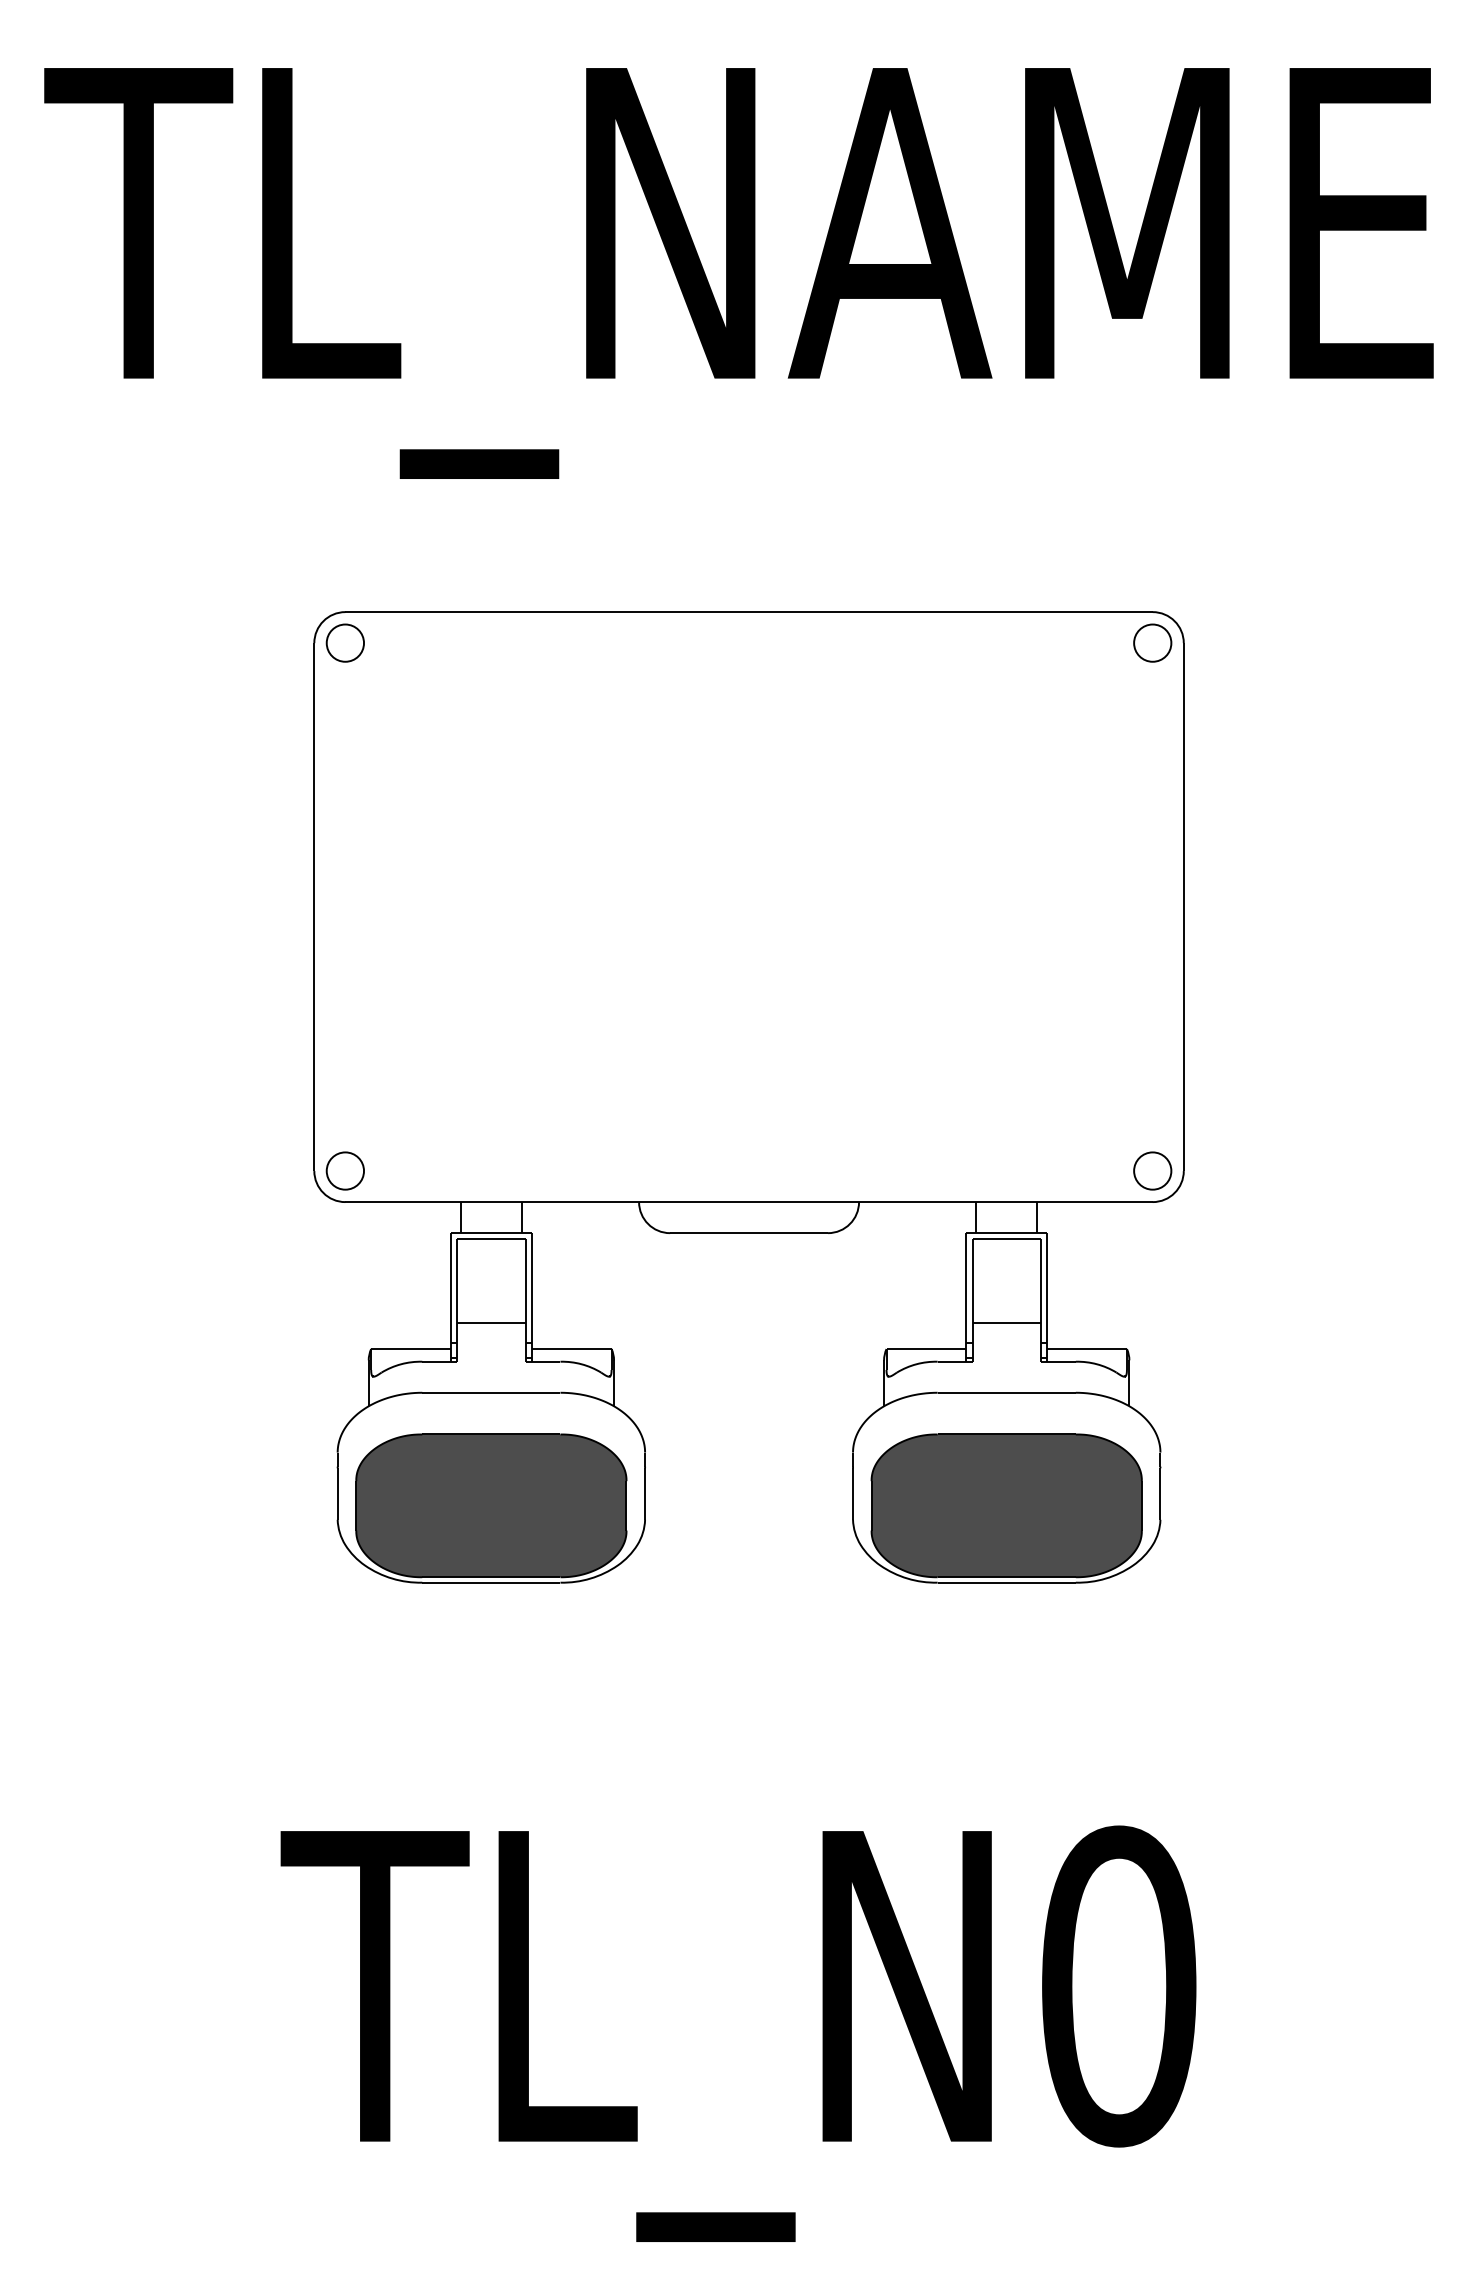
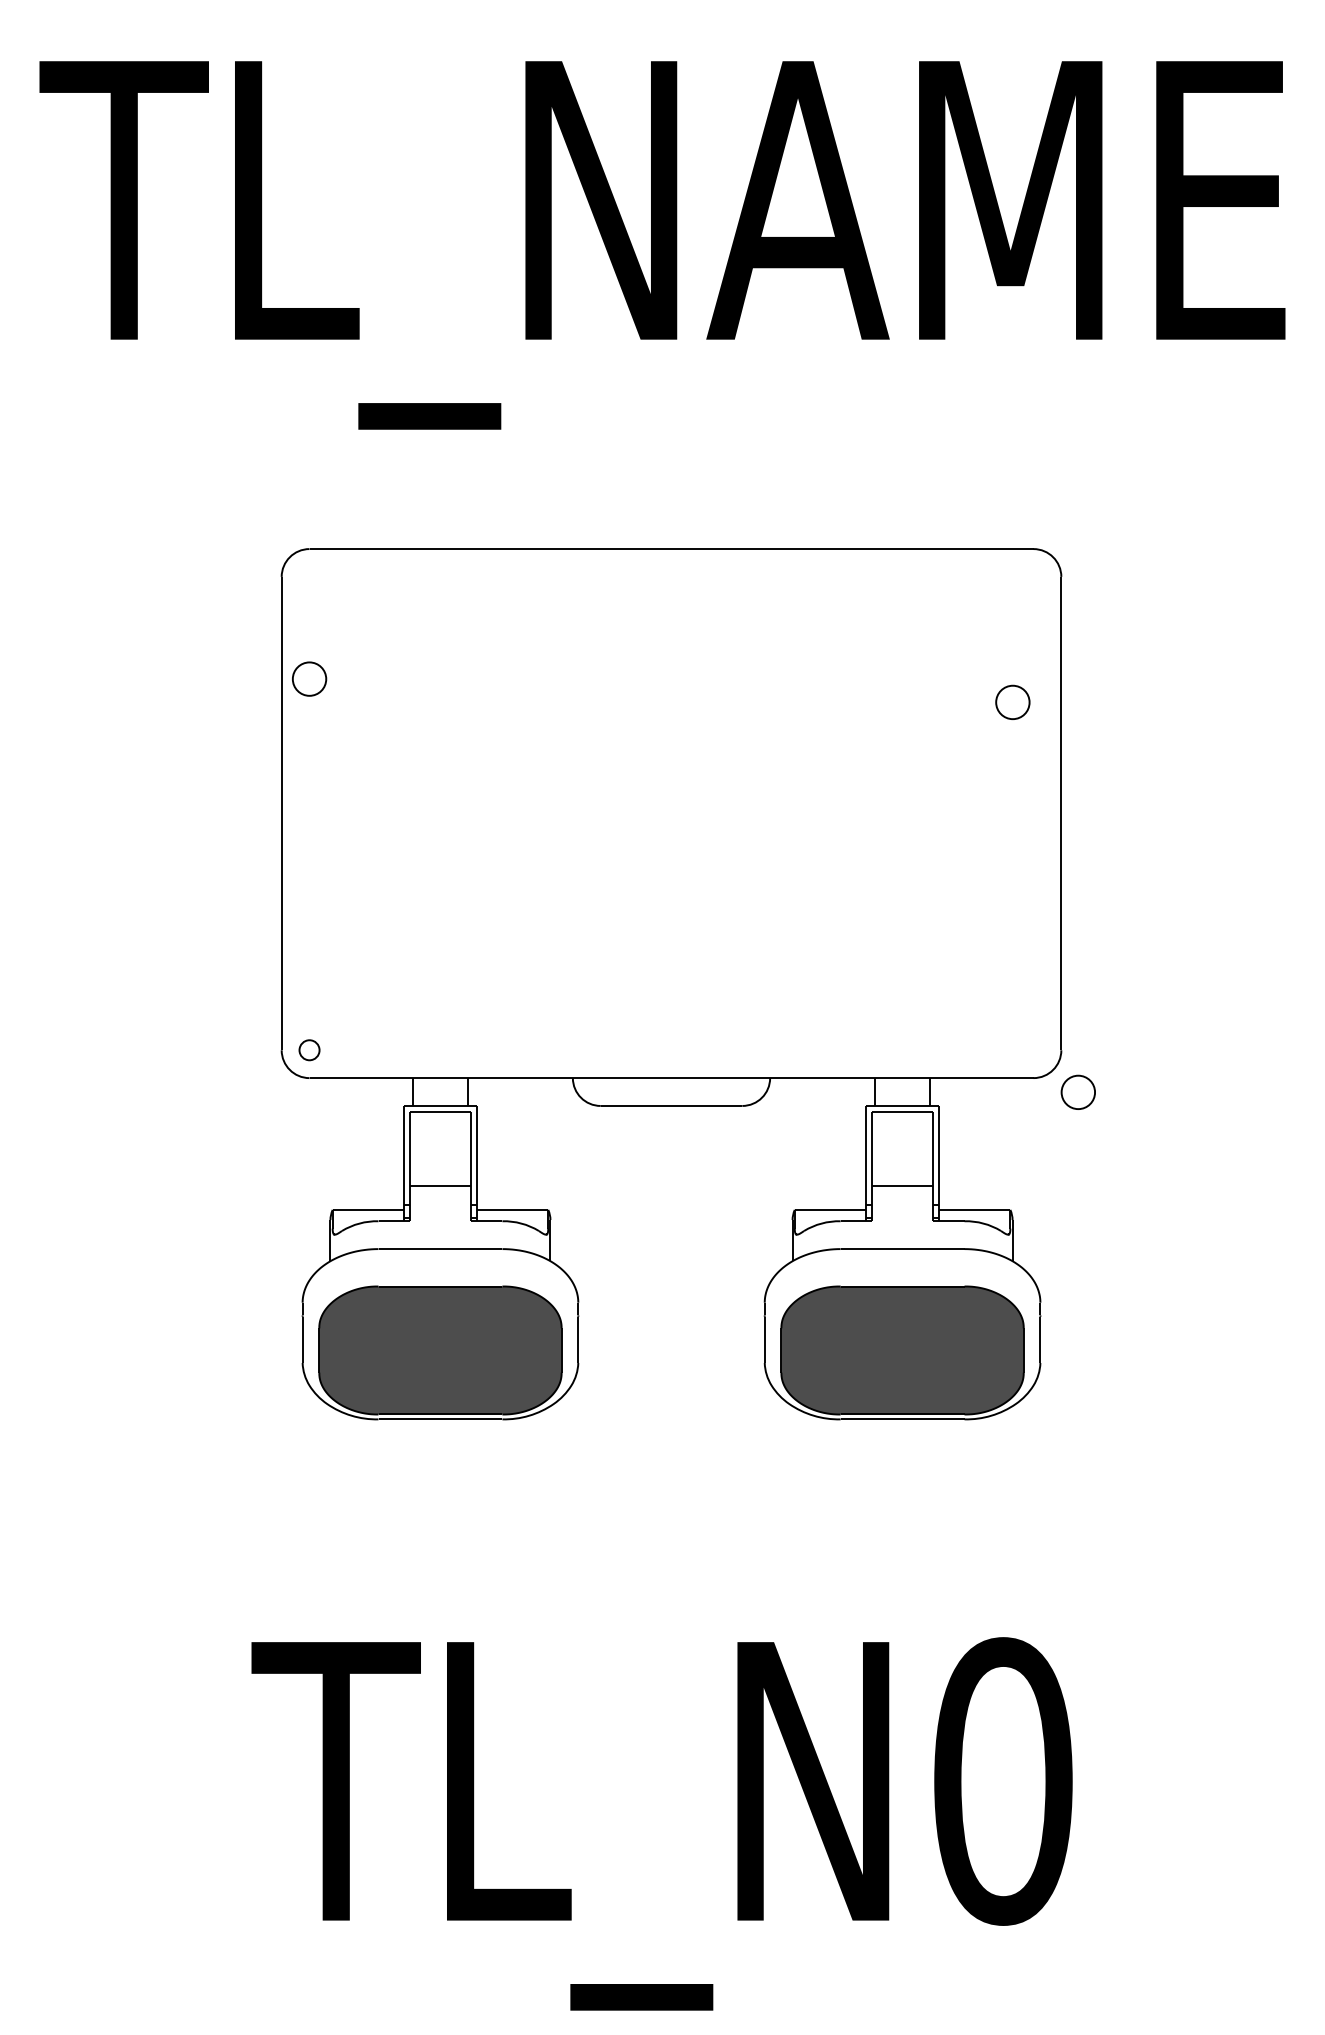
circle: (344, 642) -> (308, 678), moved
circle: (1152, 642) -> (1012, 701), moved
circle: (345, 1170) -> (309, 1049), size x0.6
circle: (1152, 1170) -> (1078, 1091), moved

